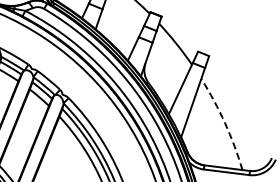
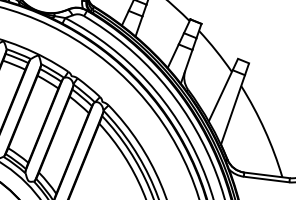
arc: (224, 123) -> (264, 130), dashed -> solid

